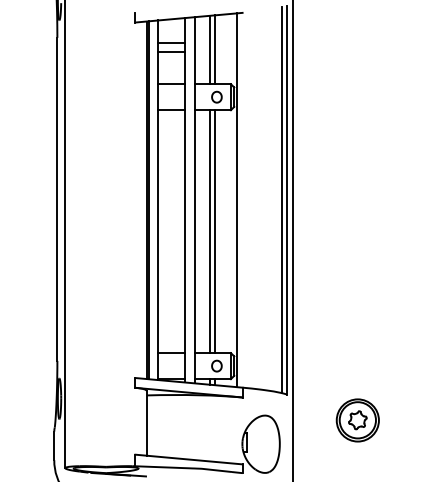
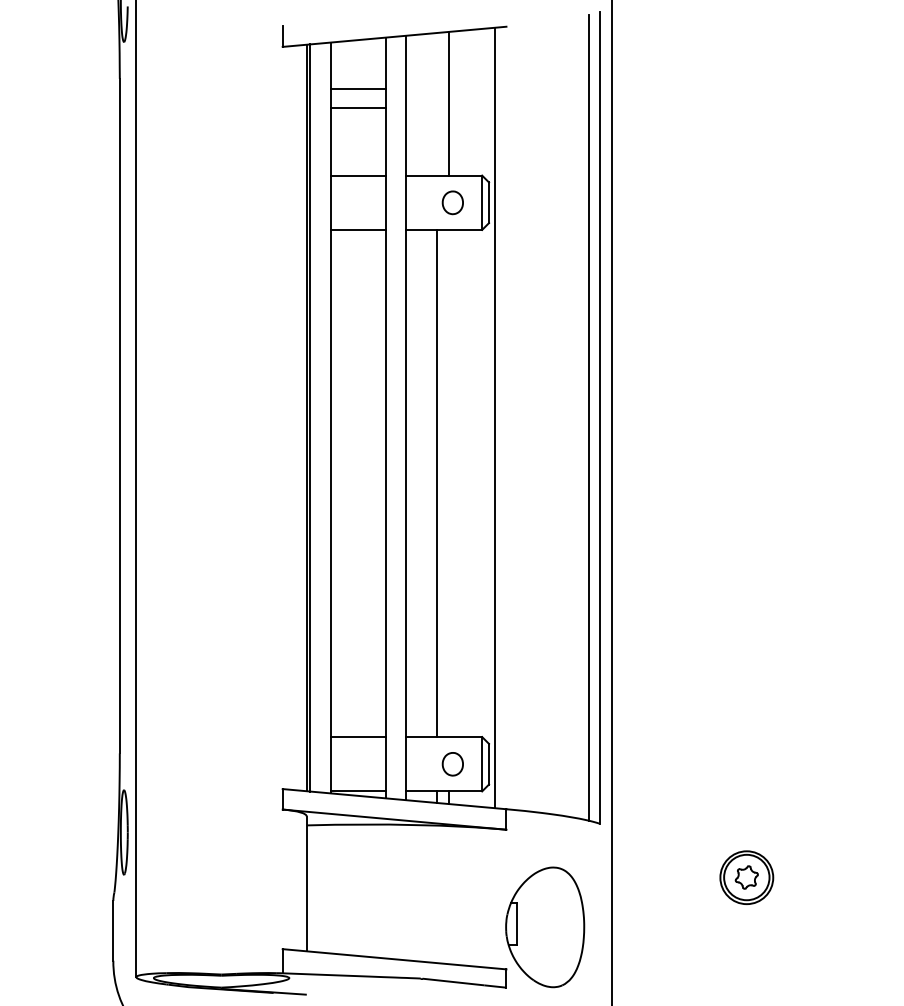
line: (209, 49) -> (437, 103), removed
line: (214, 231) -> (447, 483), removed
part: (357, 420) -> (746, 877), size x0.6

